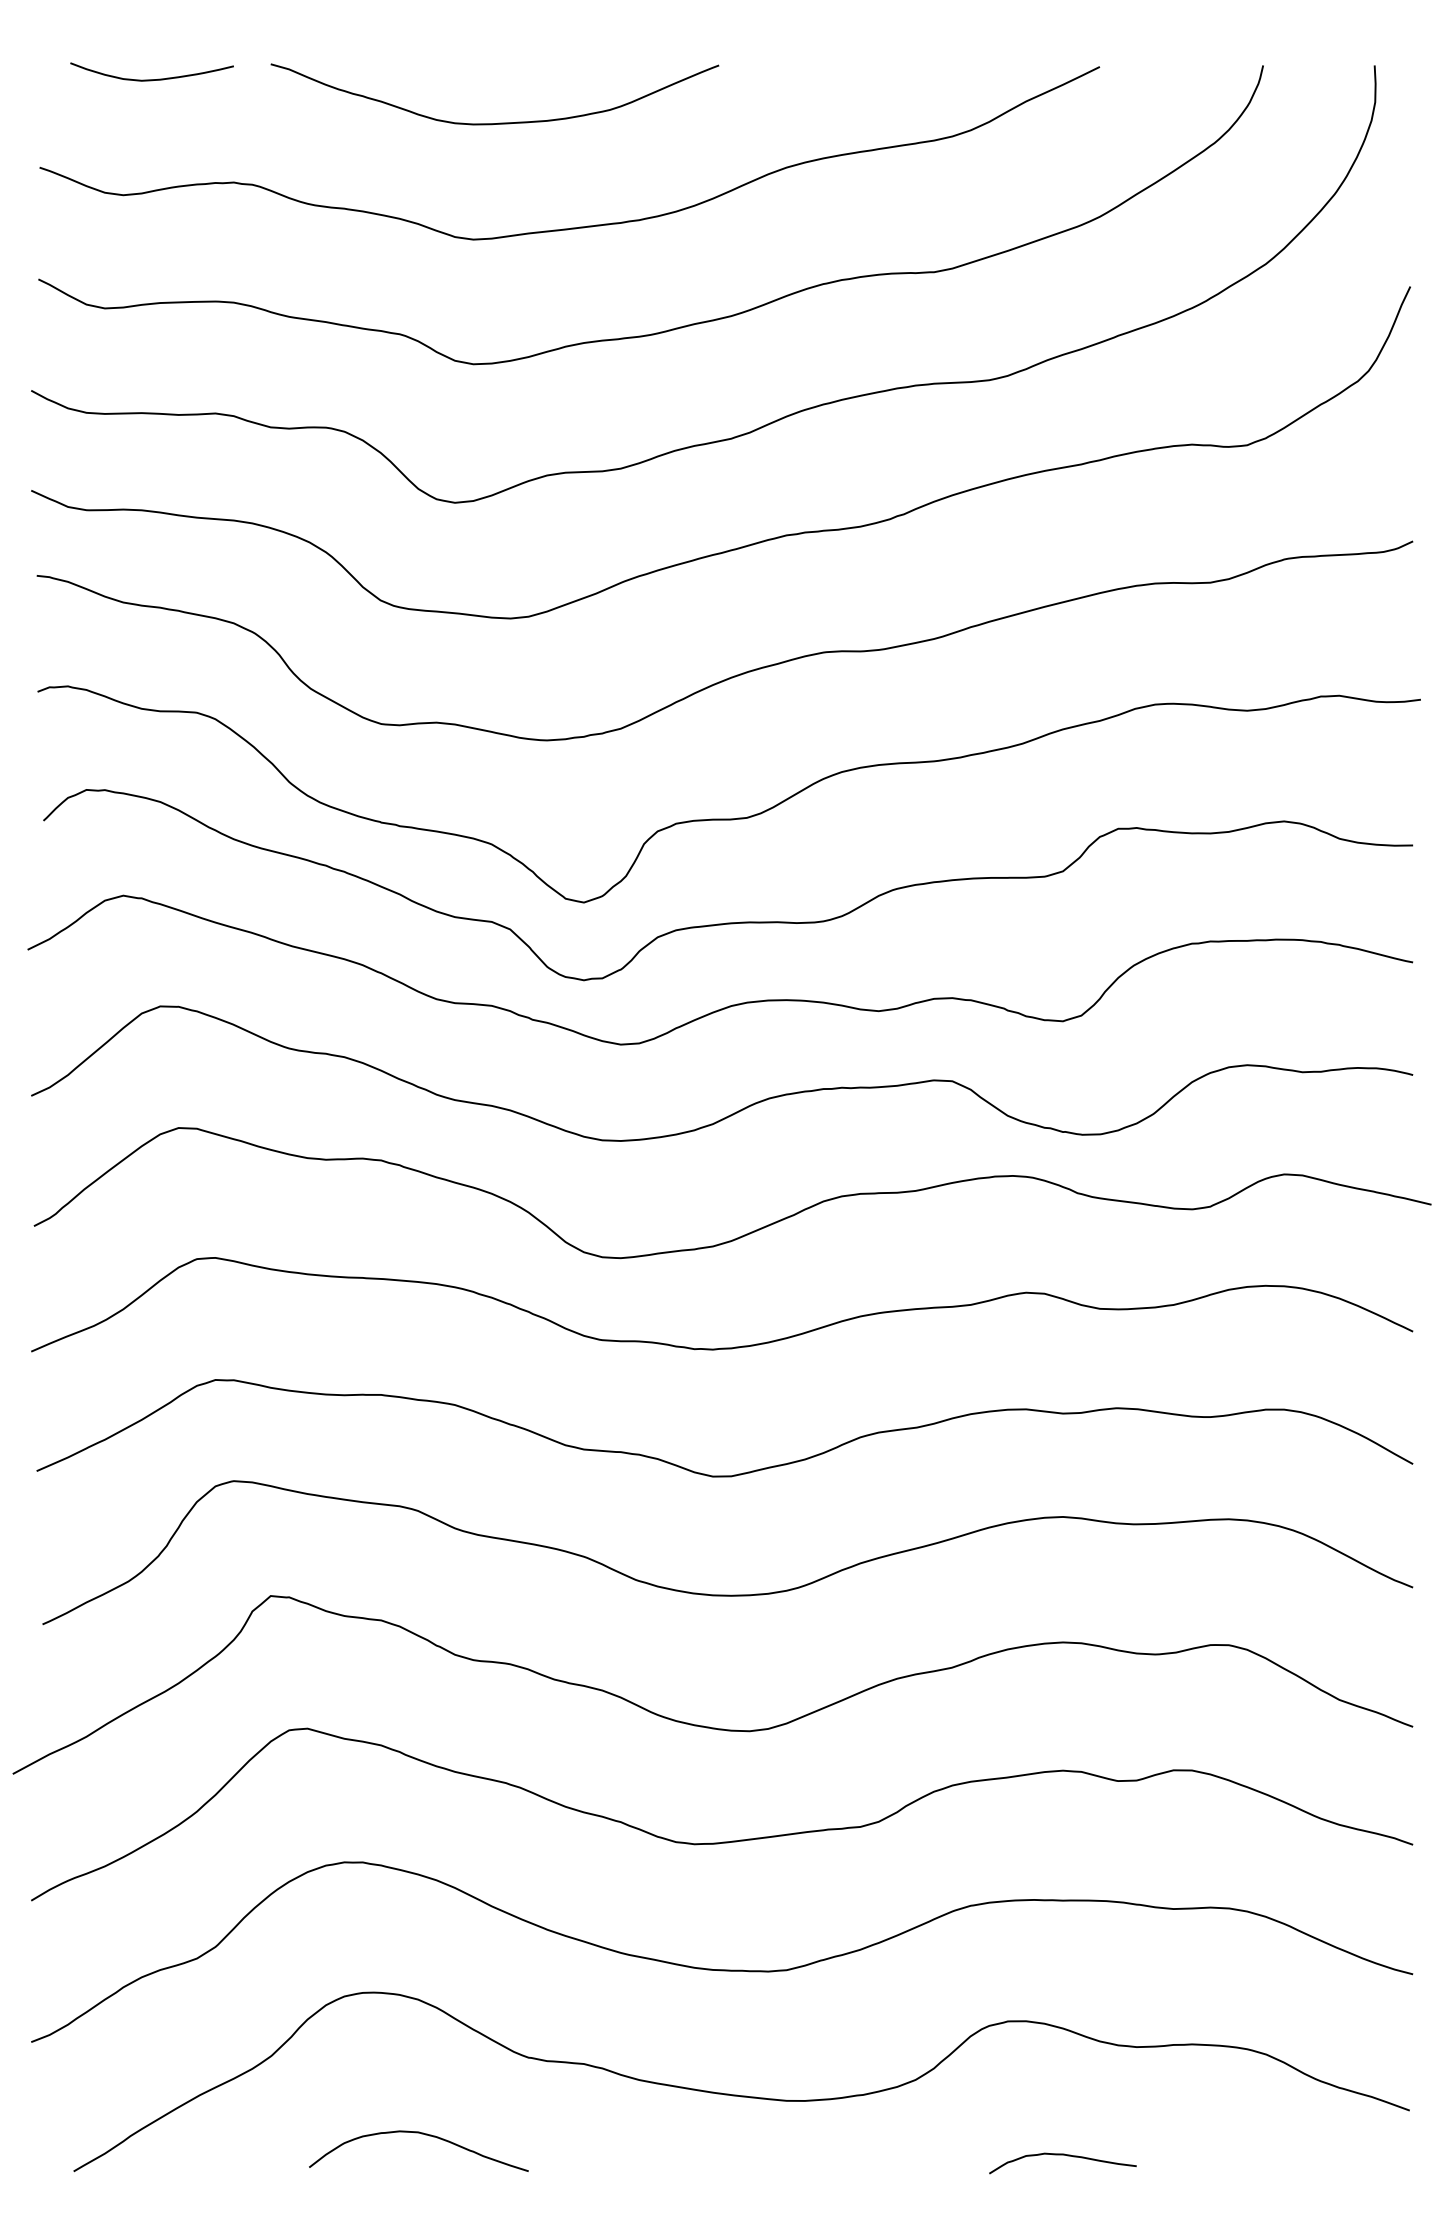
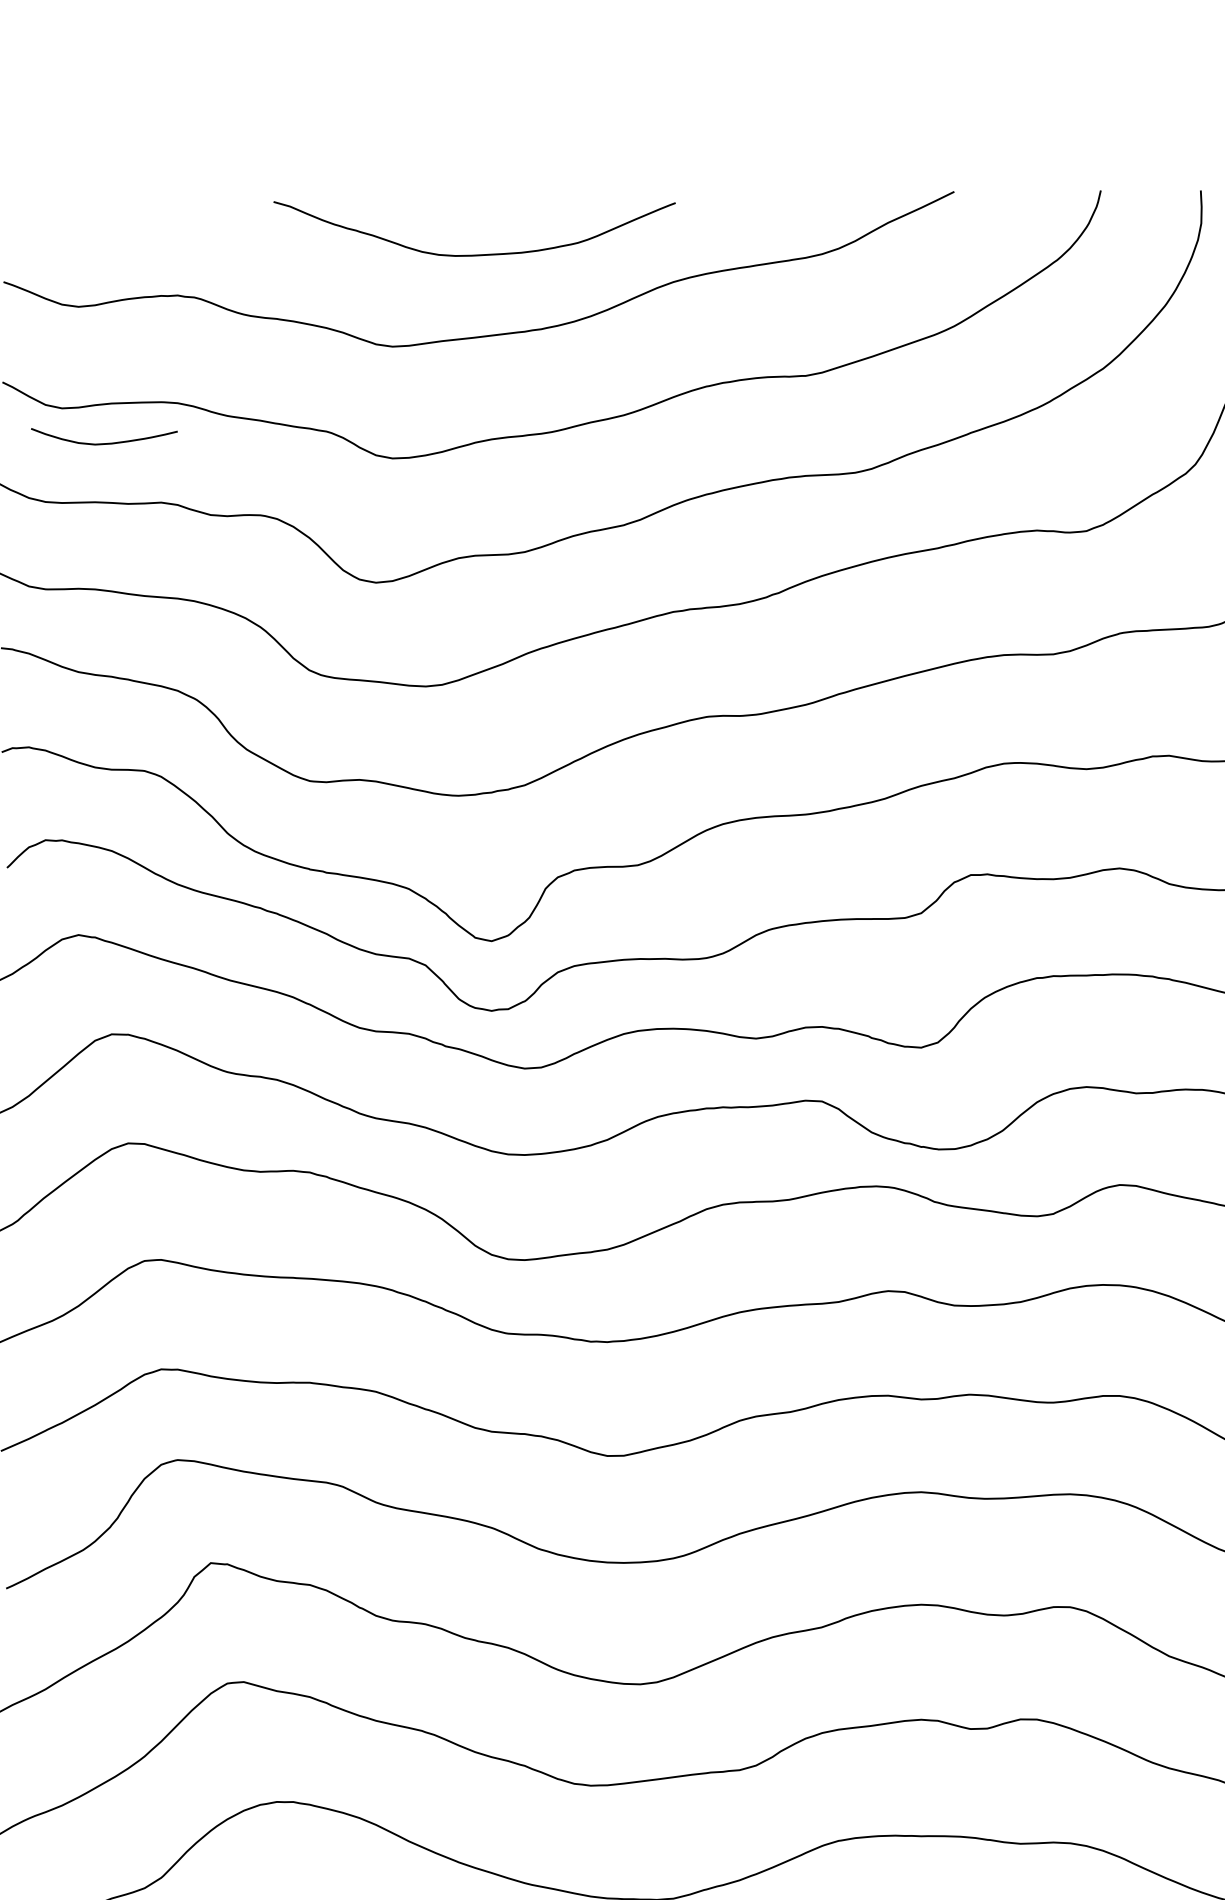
curve: (151, 79) -> (103, 443), moved
curve: (498, 122) -> (477, 254), moved

